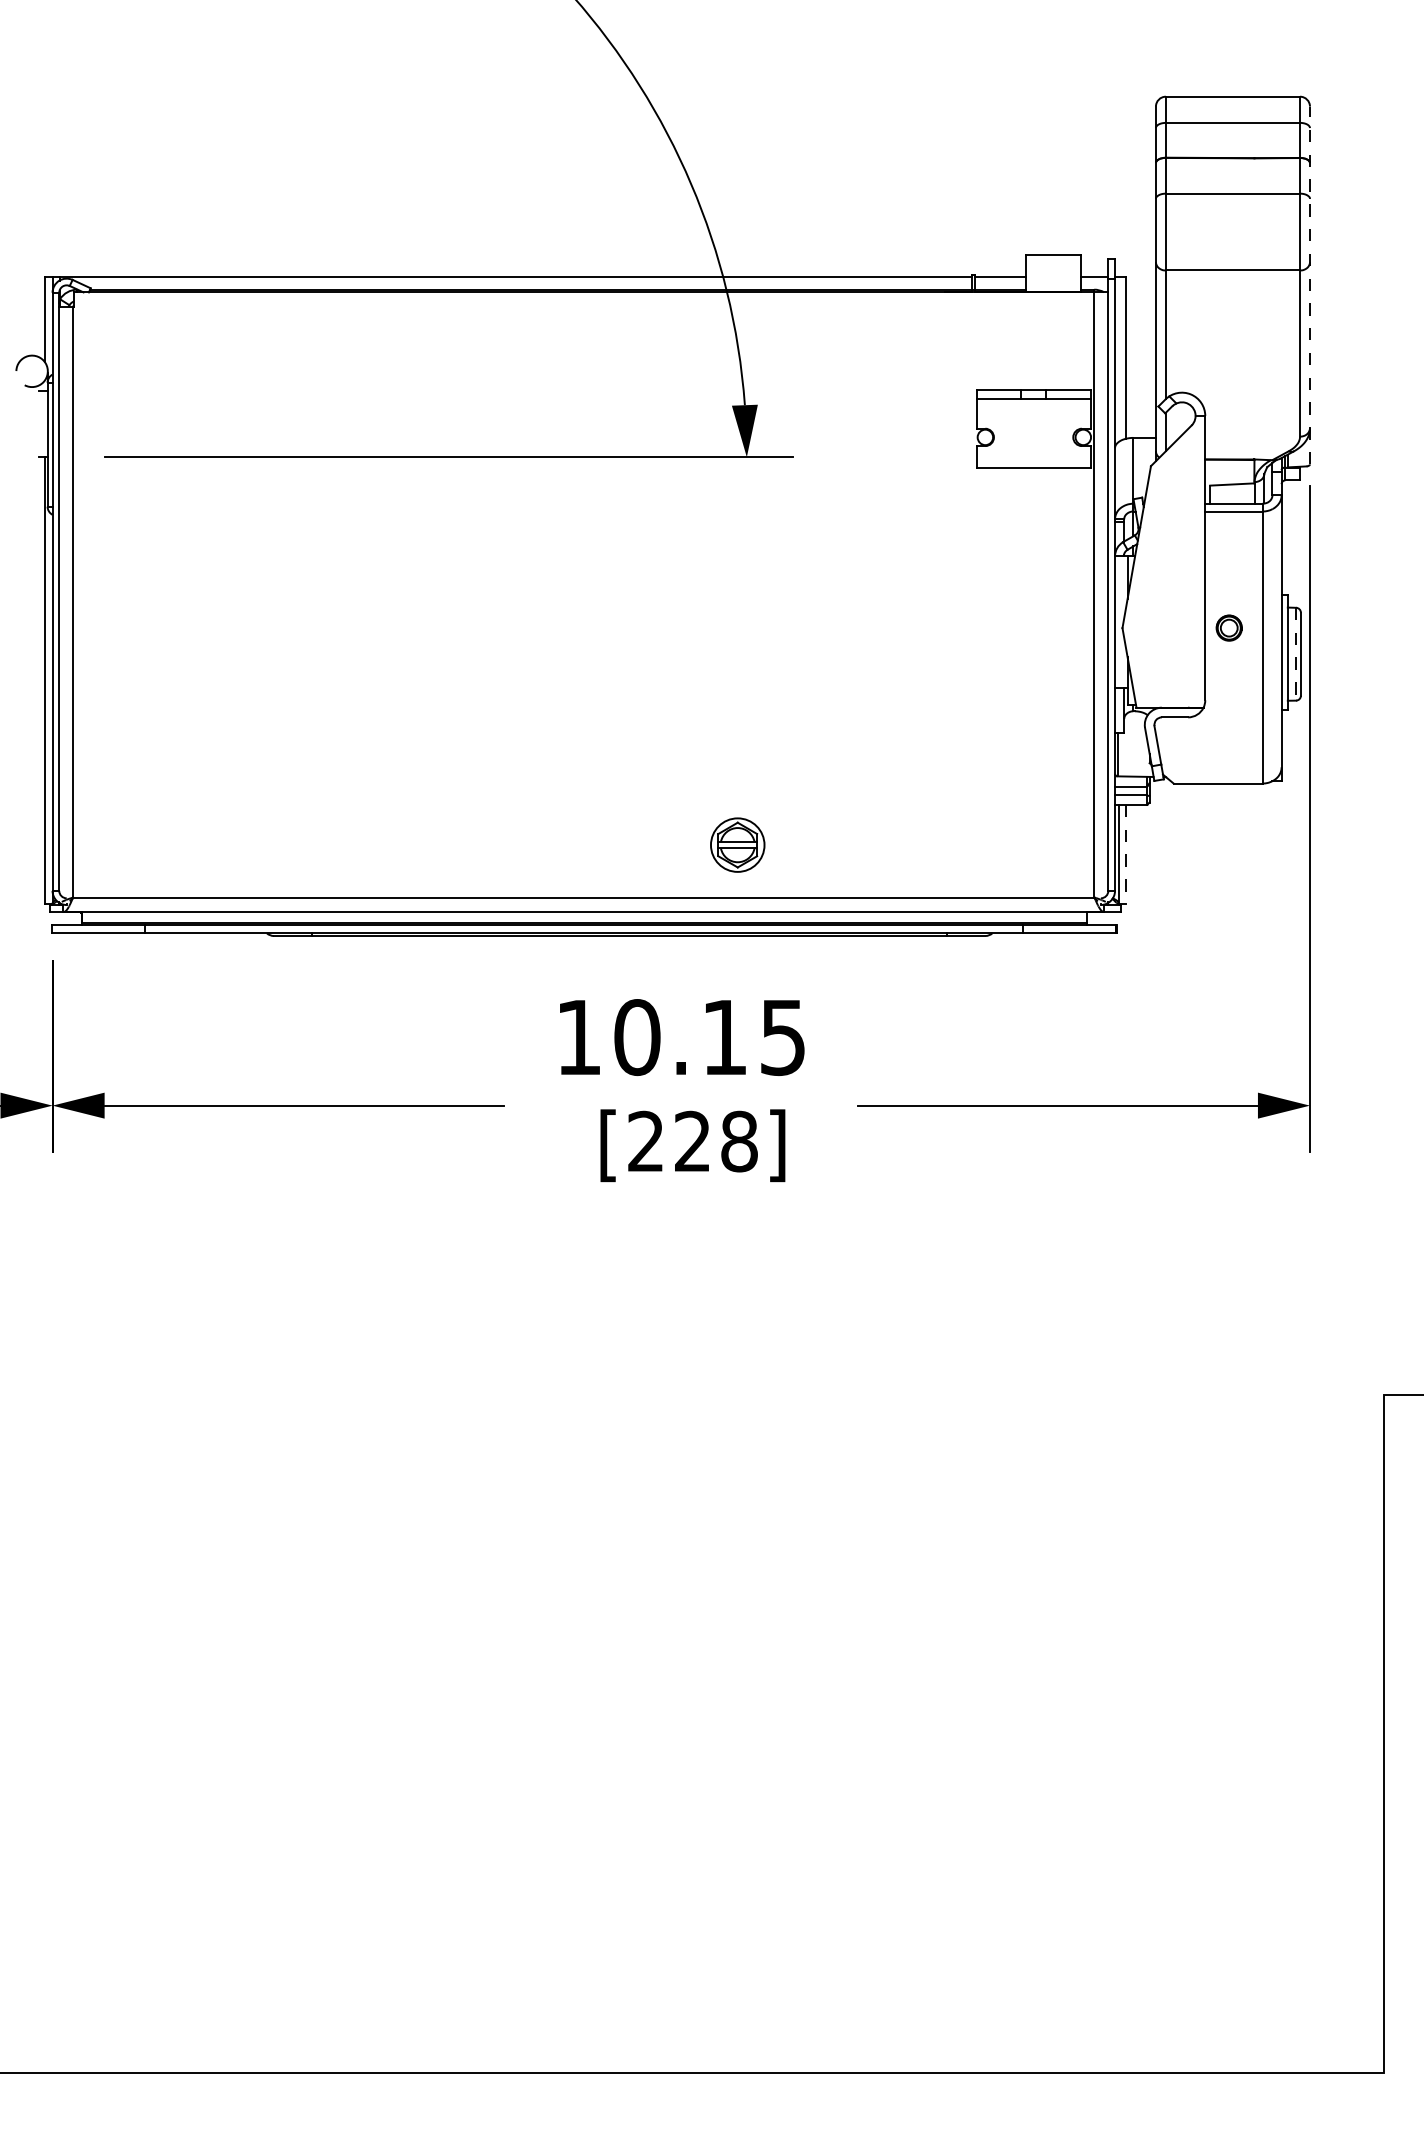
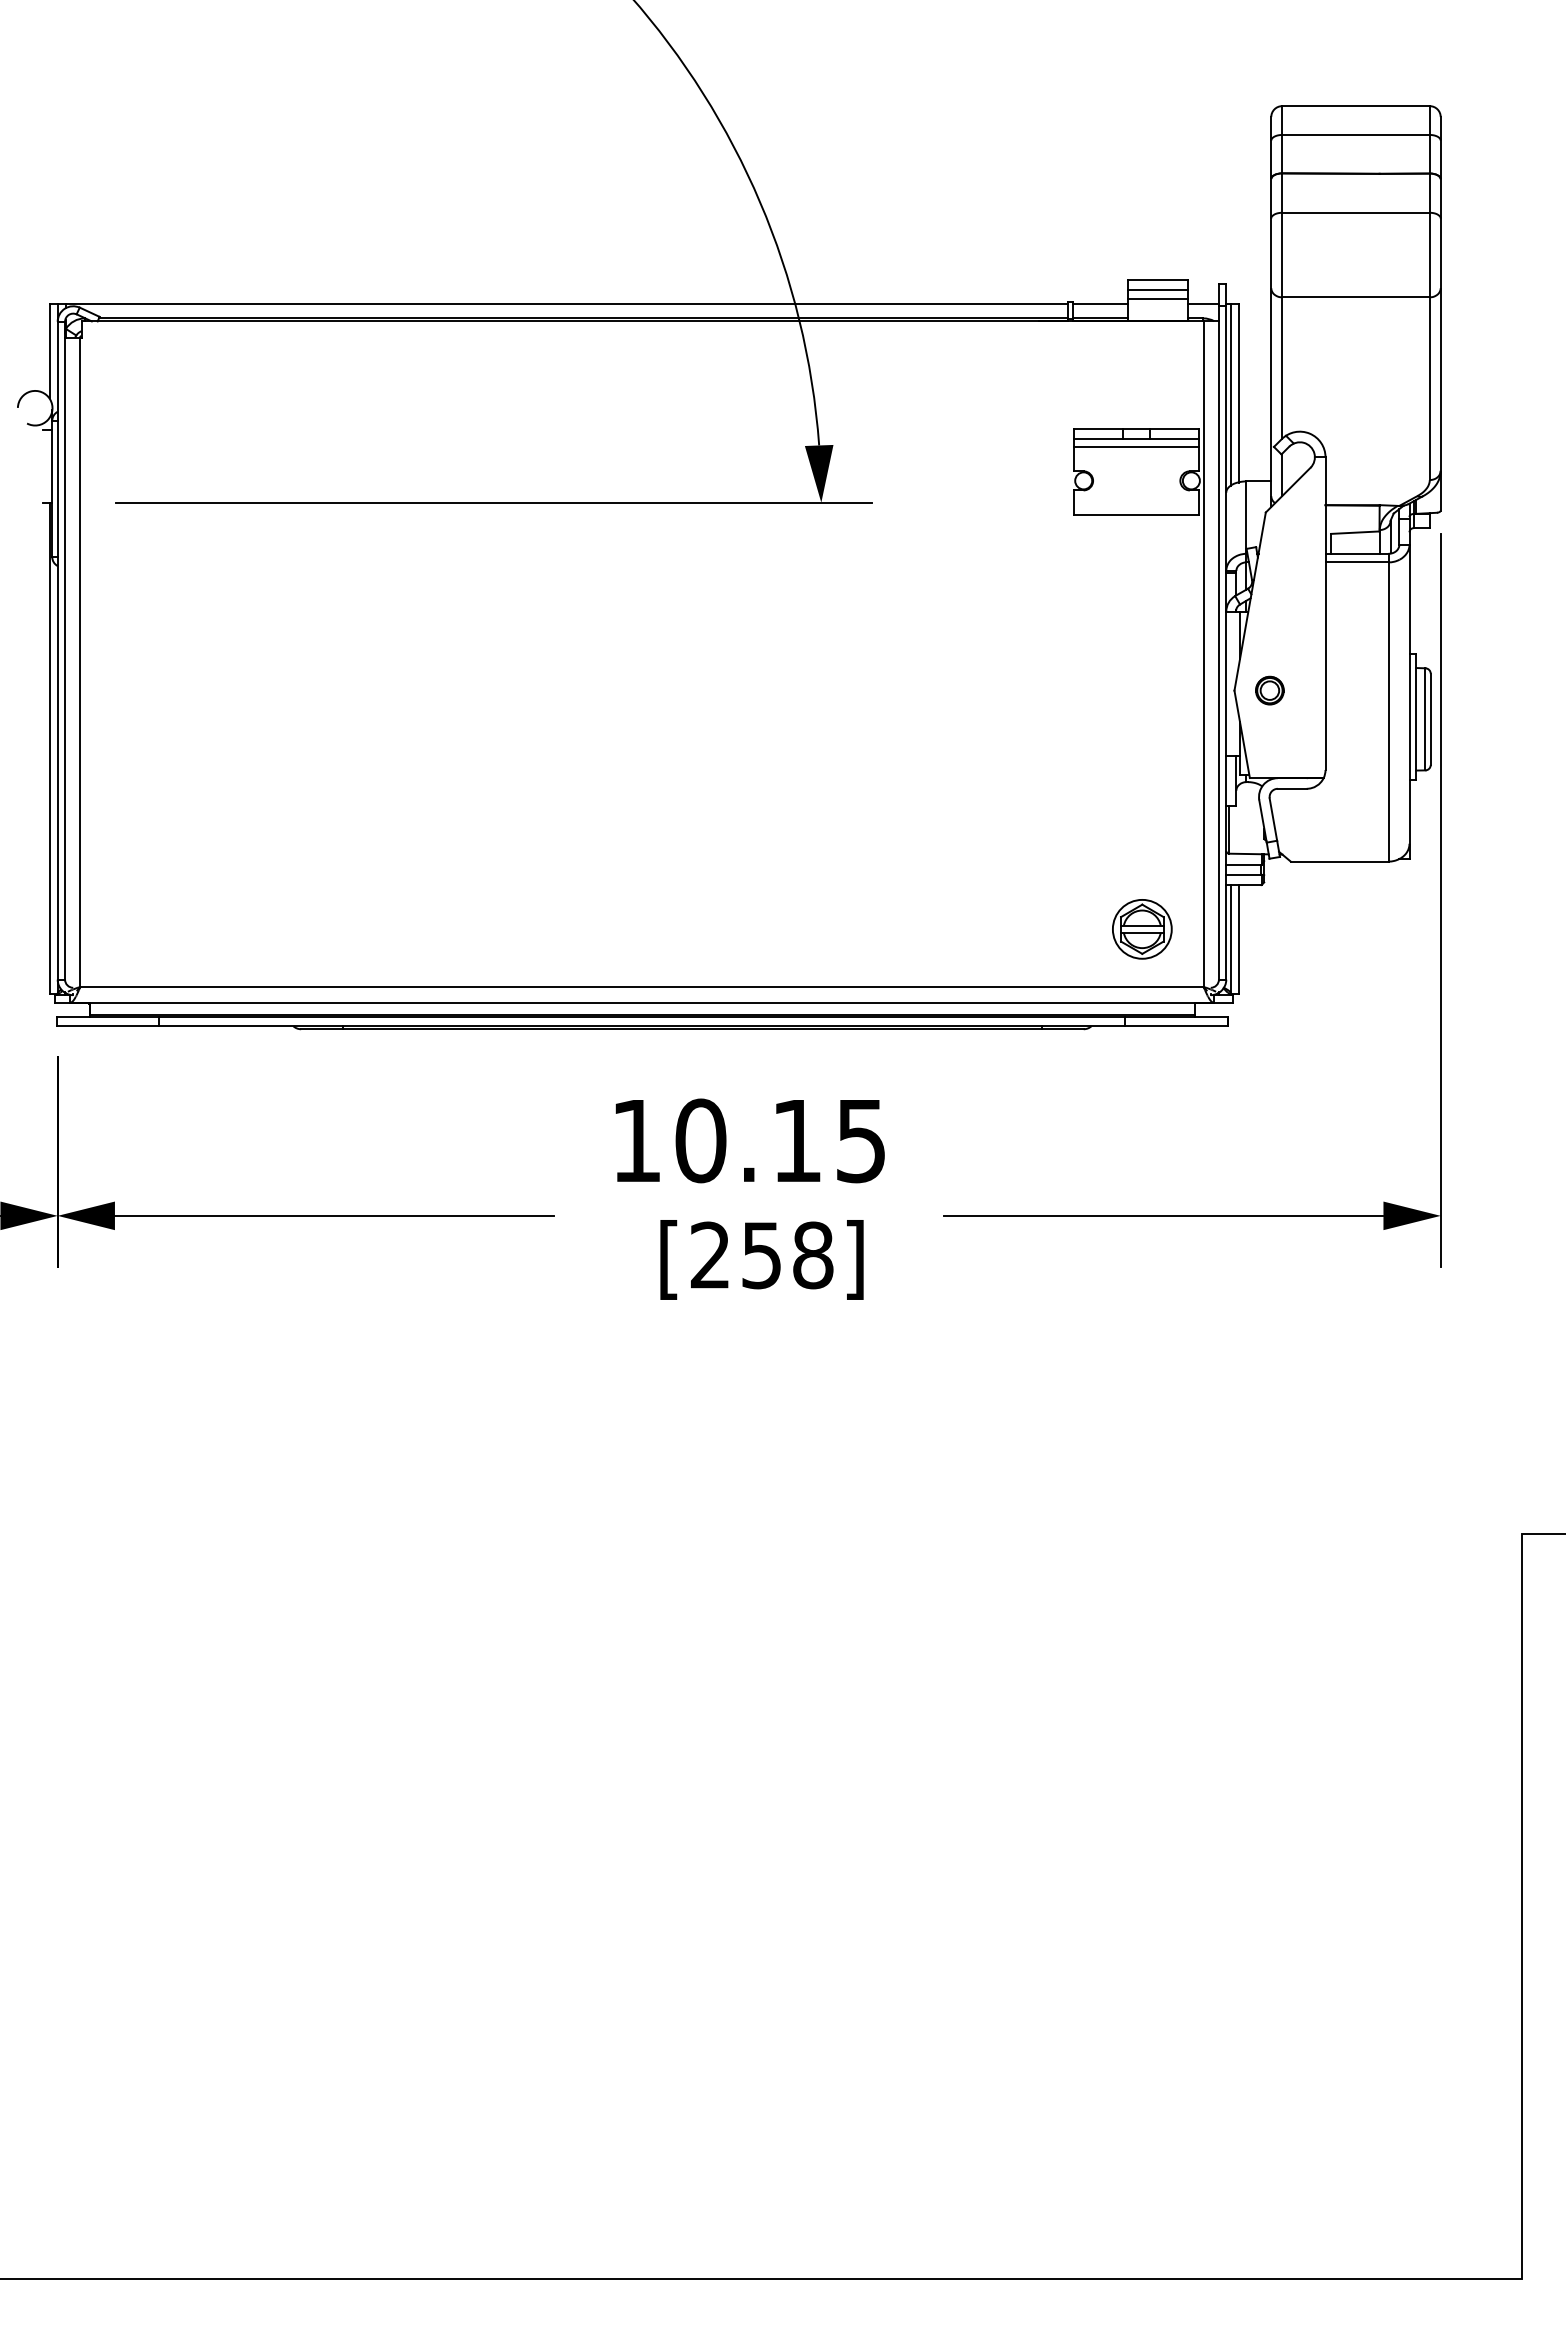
line: (1053, 263) -> (1158, 289), added
line: (1053, 272) -> (1158, 299), added
line: (1309, 285) -> (1440, 313), dashed -> solid
line: (1118, 358) -> (1230, 394), added
line: (1033, 406) -> (1136, 446), added
part: (1228, 627) -> (1269, 690), moved
line: (1296, 654) -> (1425, 719), dashed -> solid
part: (737, 845) -> (1142, 929), moved
line: (1126, 854) -> (1238, 939), dashed -> solid
text: (692, 1141) -> (761, 1255), [228] -> [258]

